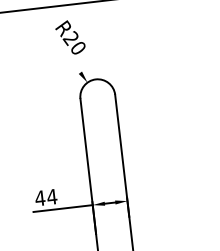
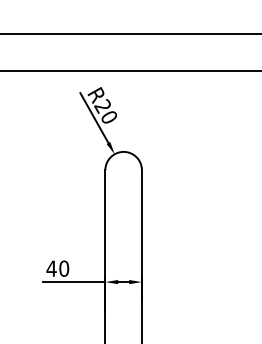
line: (64, 50) -> (94, 118), added
text: (52, 196) -> (64, 268), 44 -> 40

